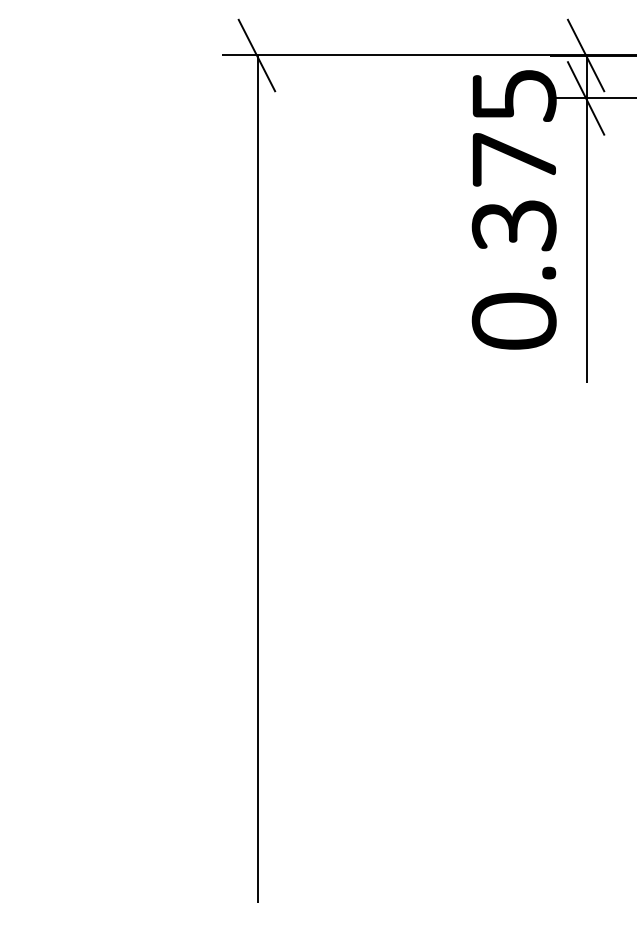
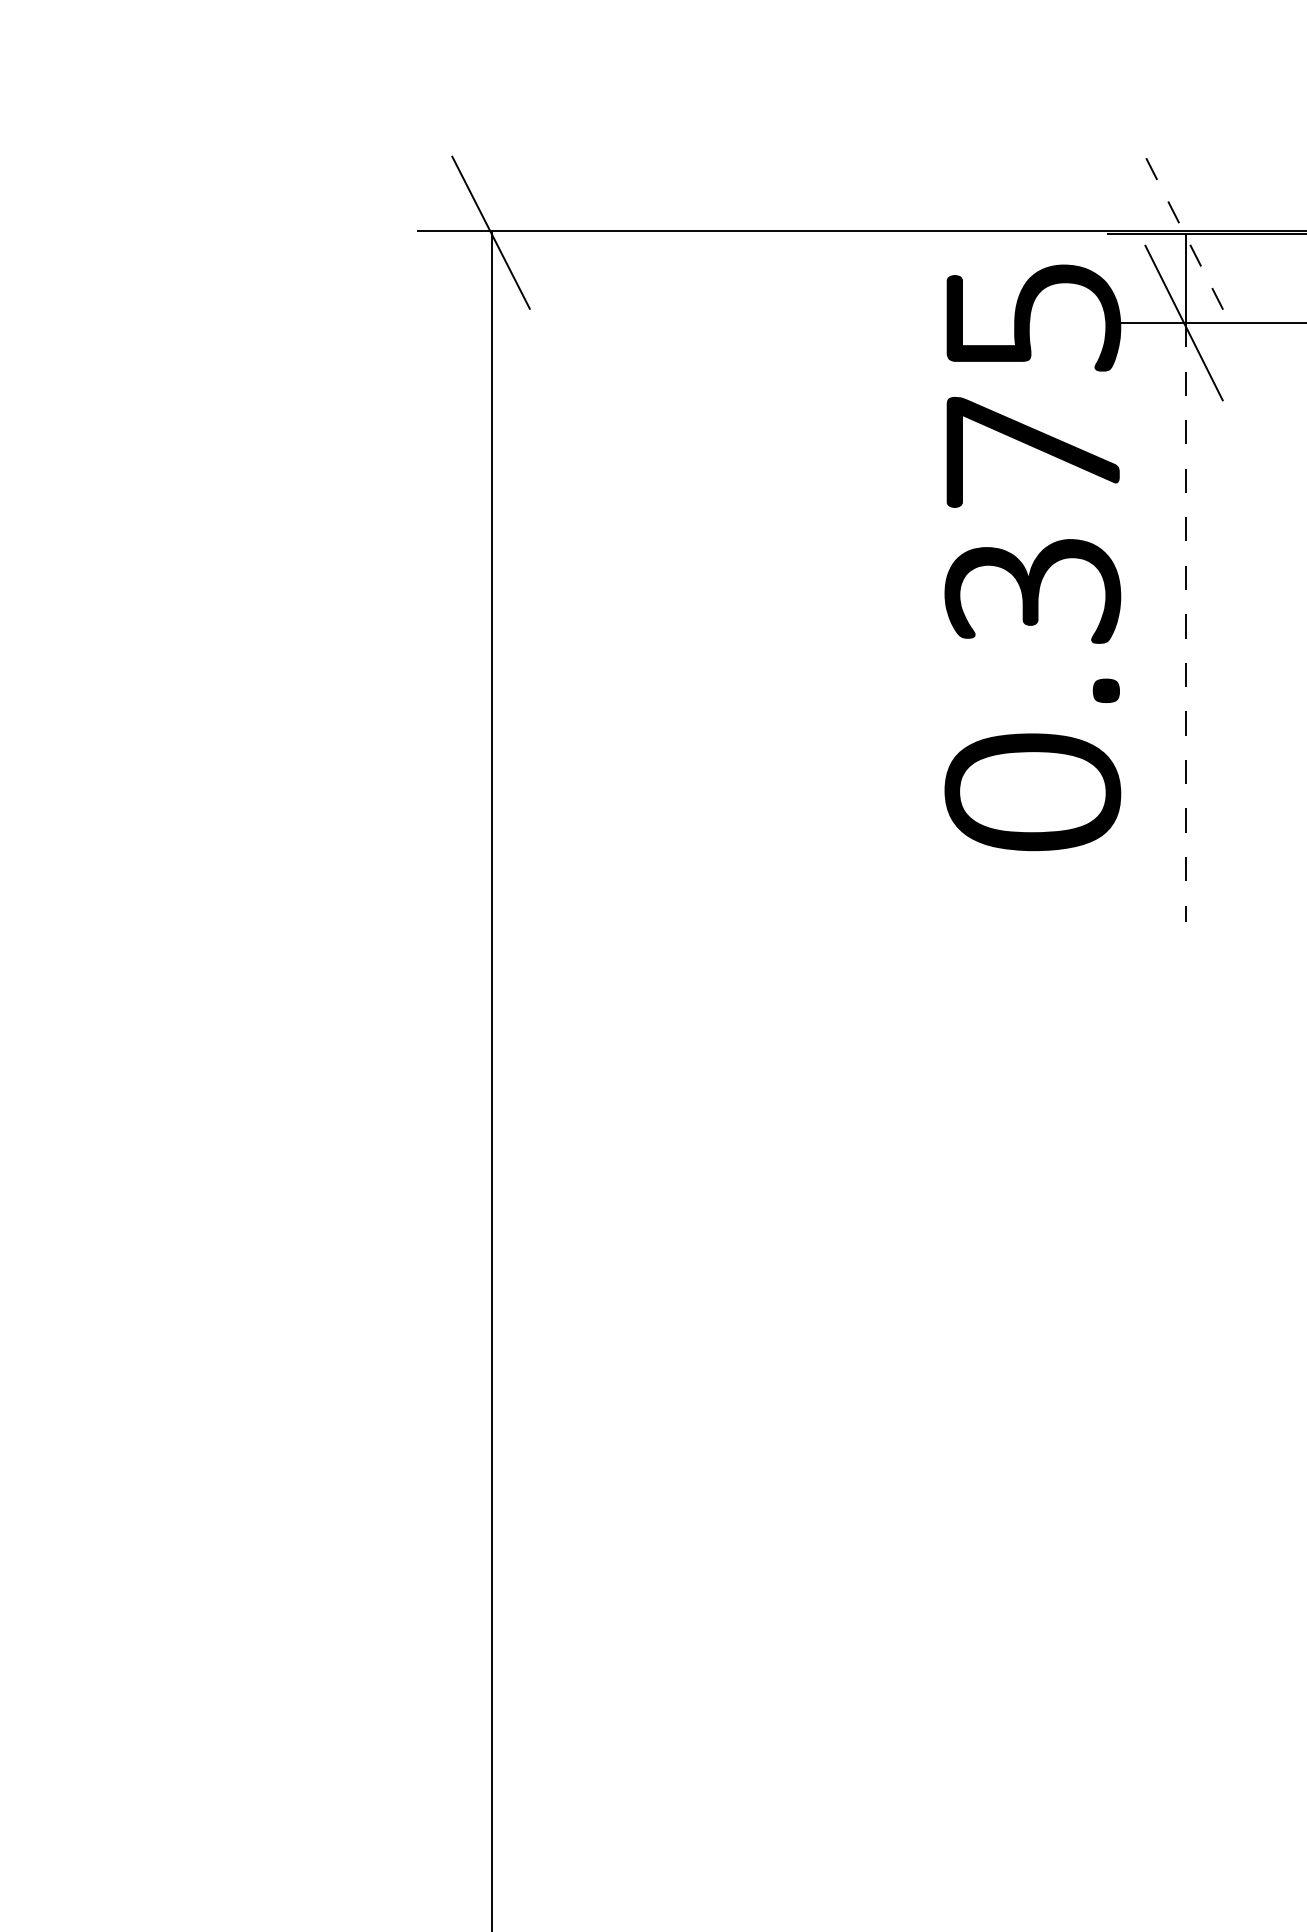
line: (586, 55) -> (1184, 232), solid -> dashed
line: (586, 241) -> (1184, 624), solid -> dashed

